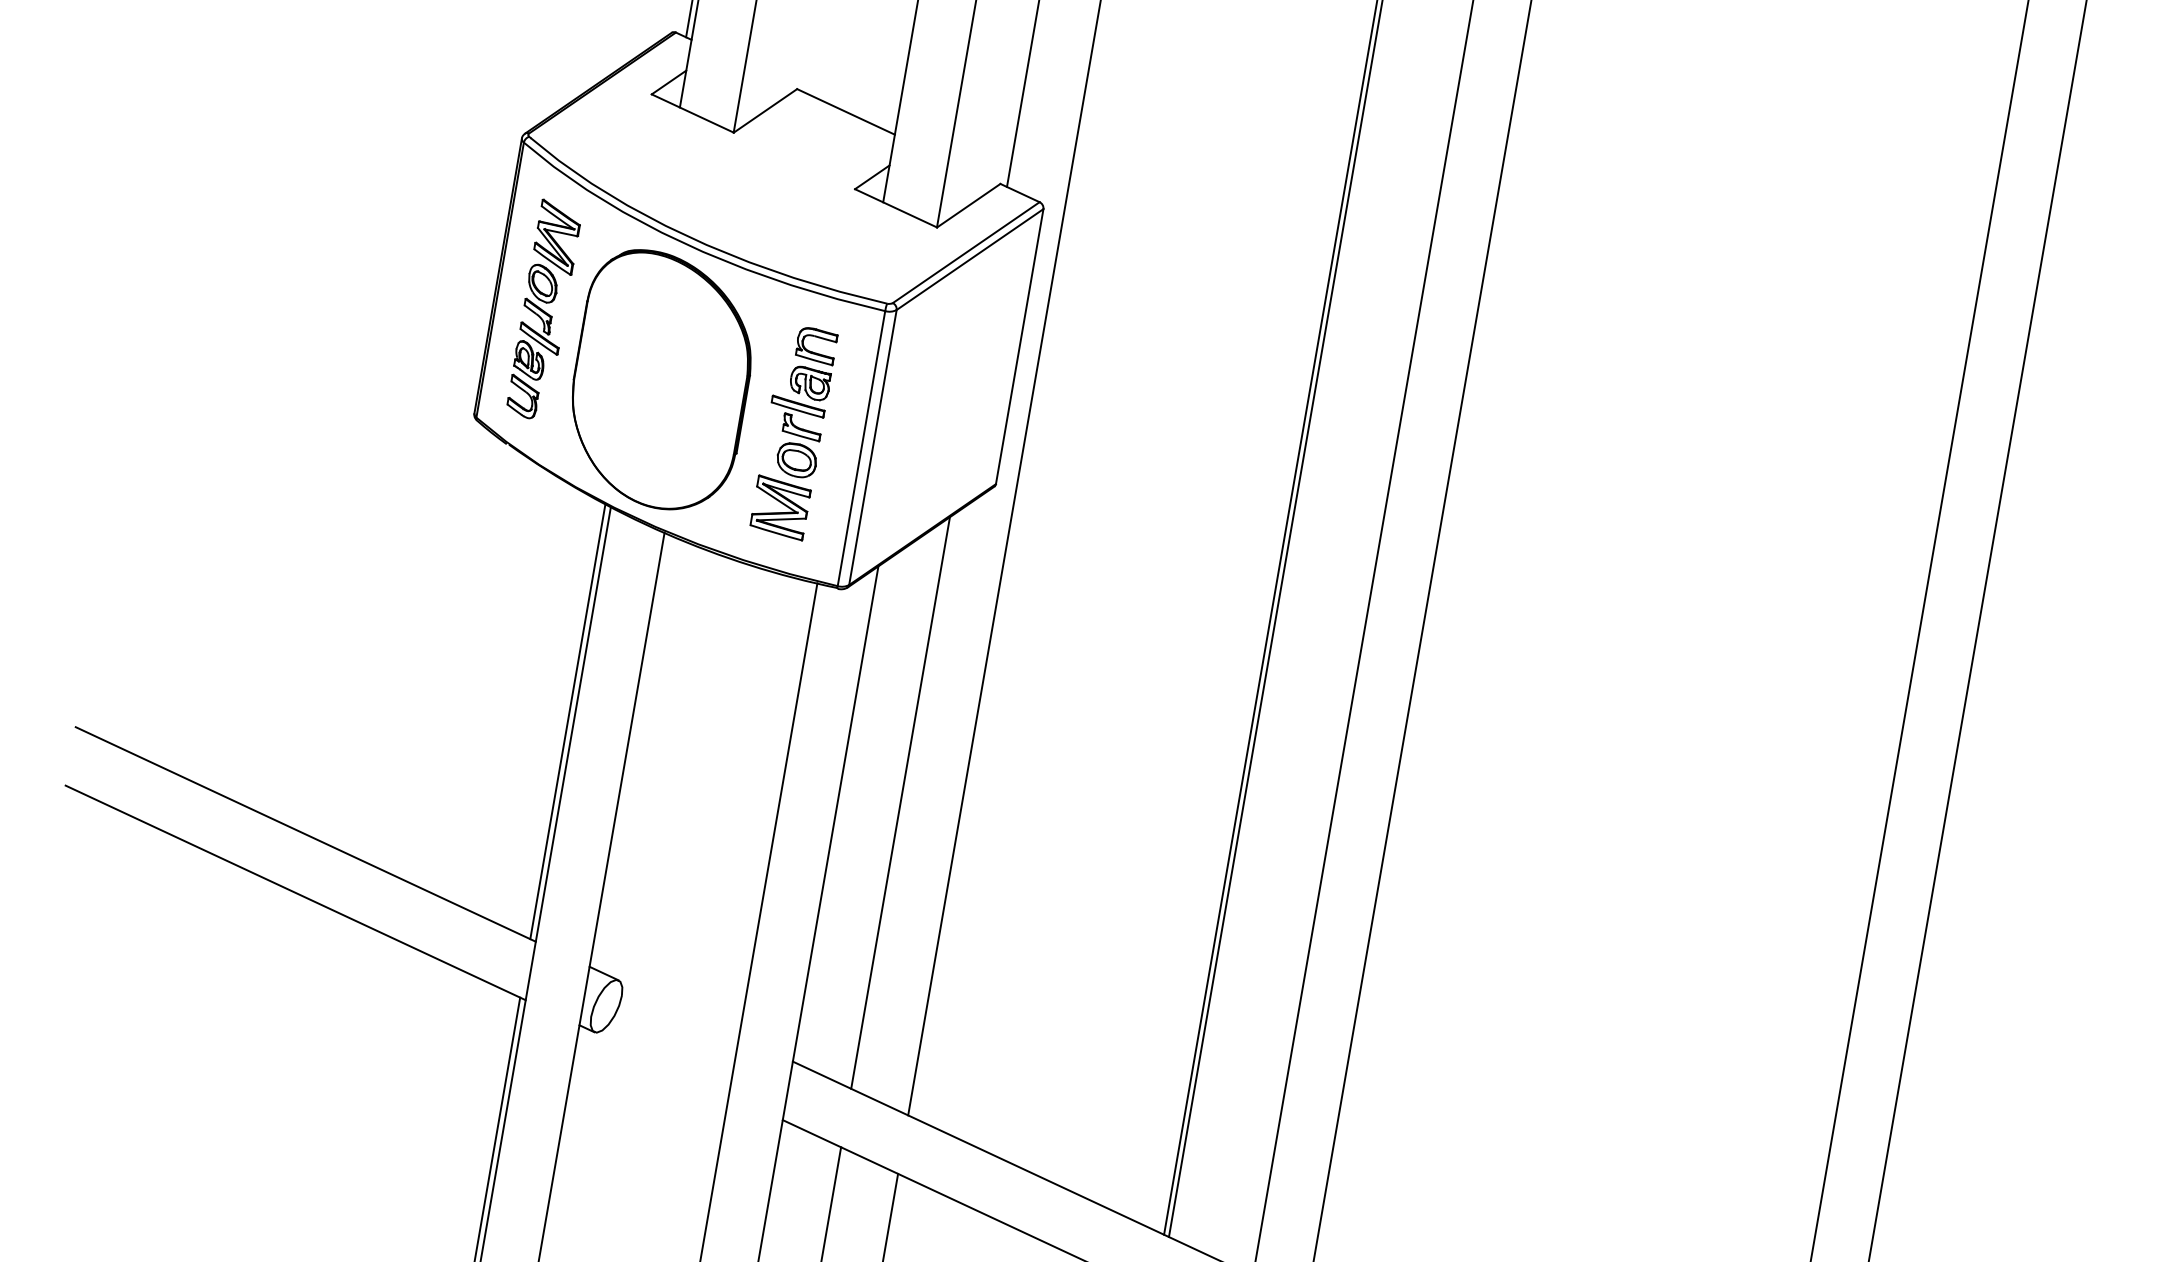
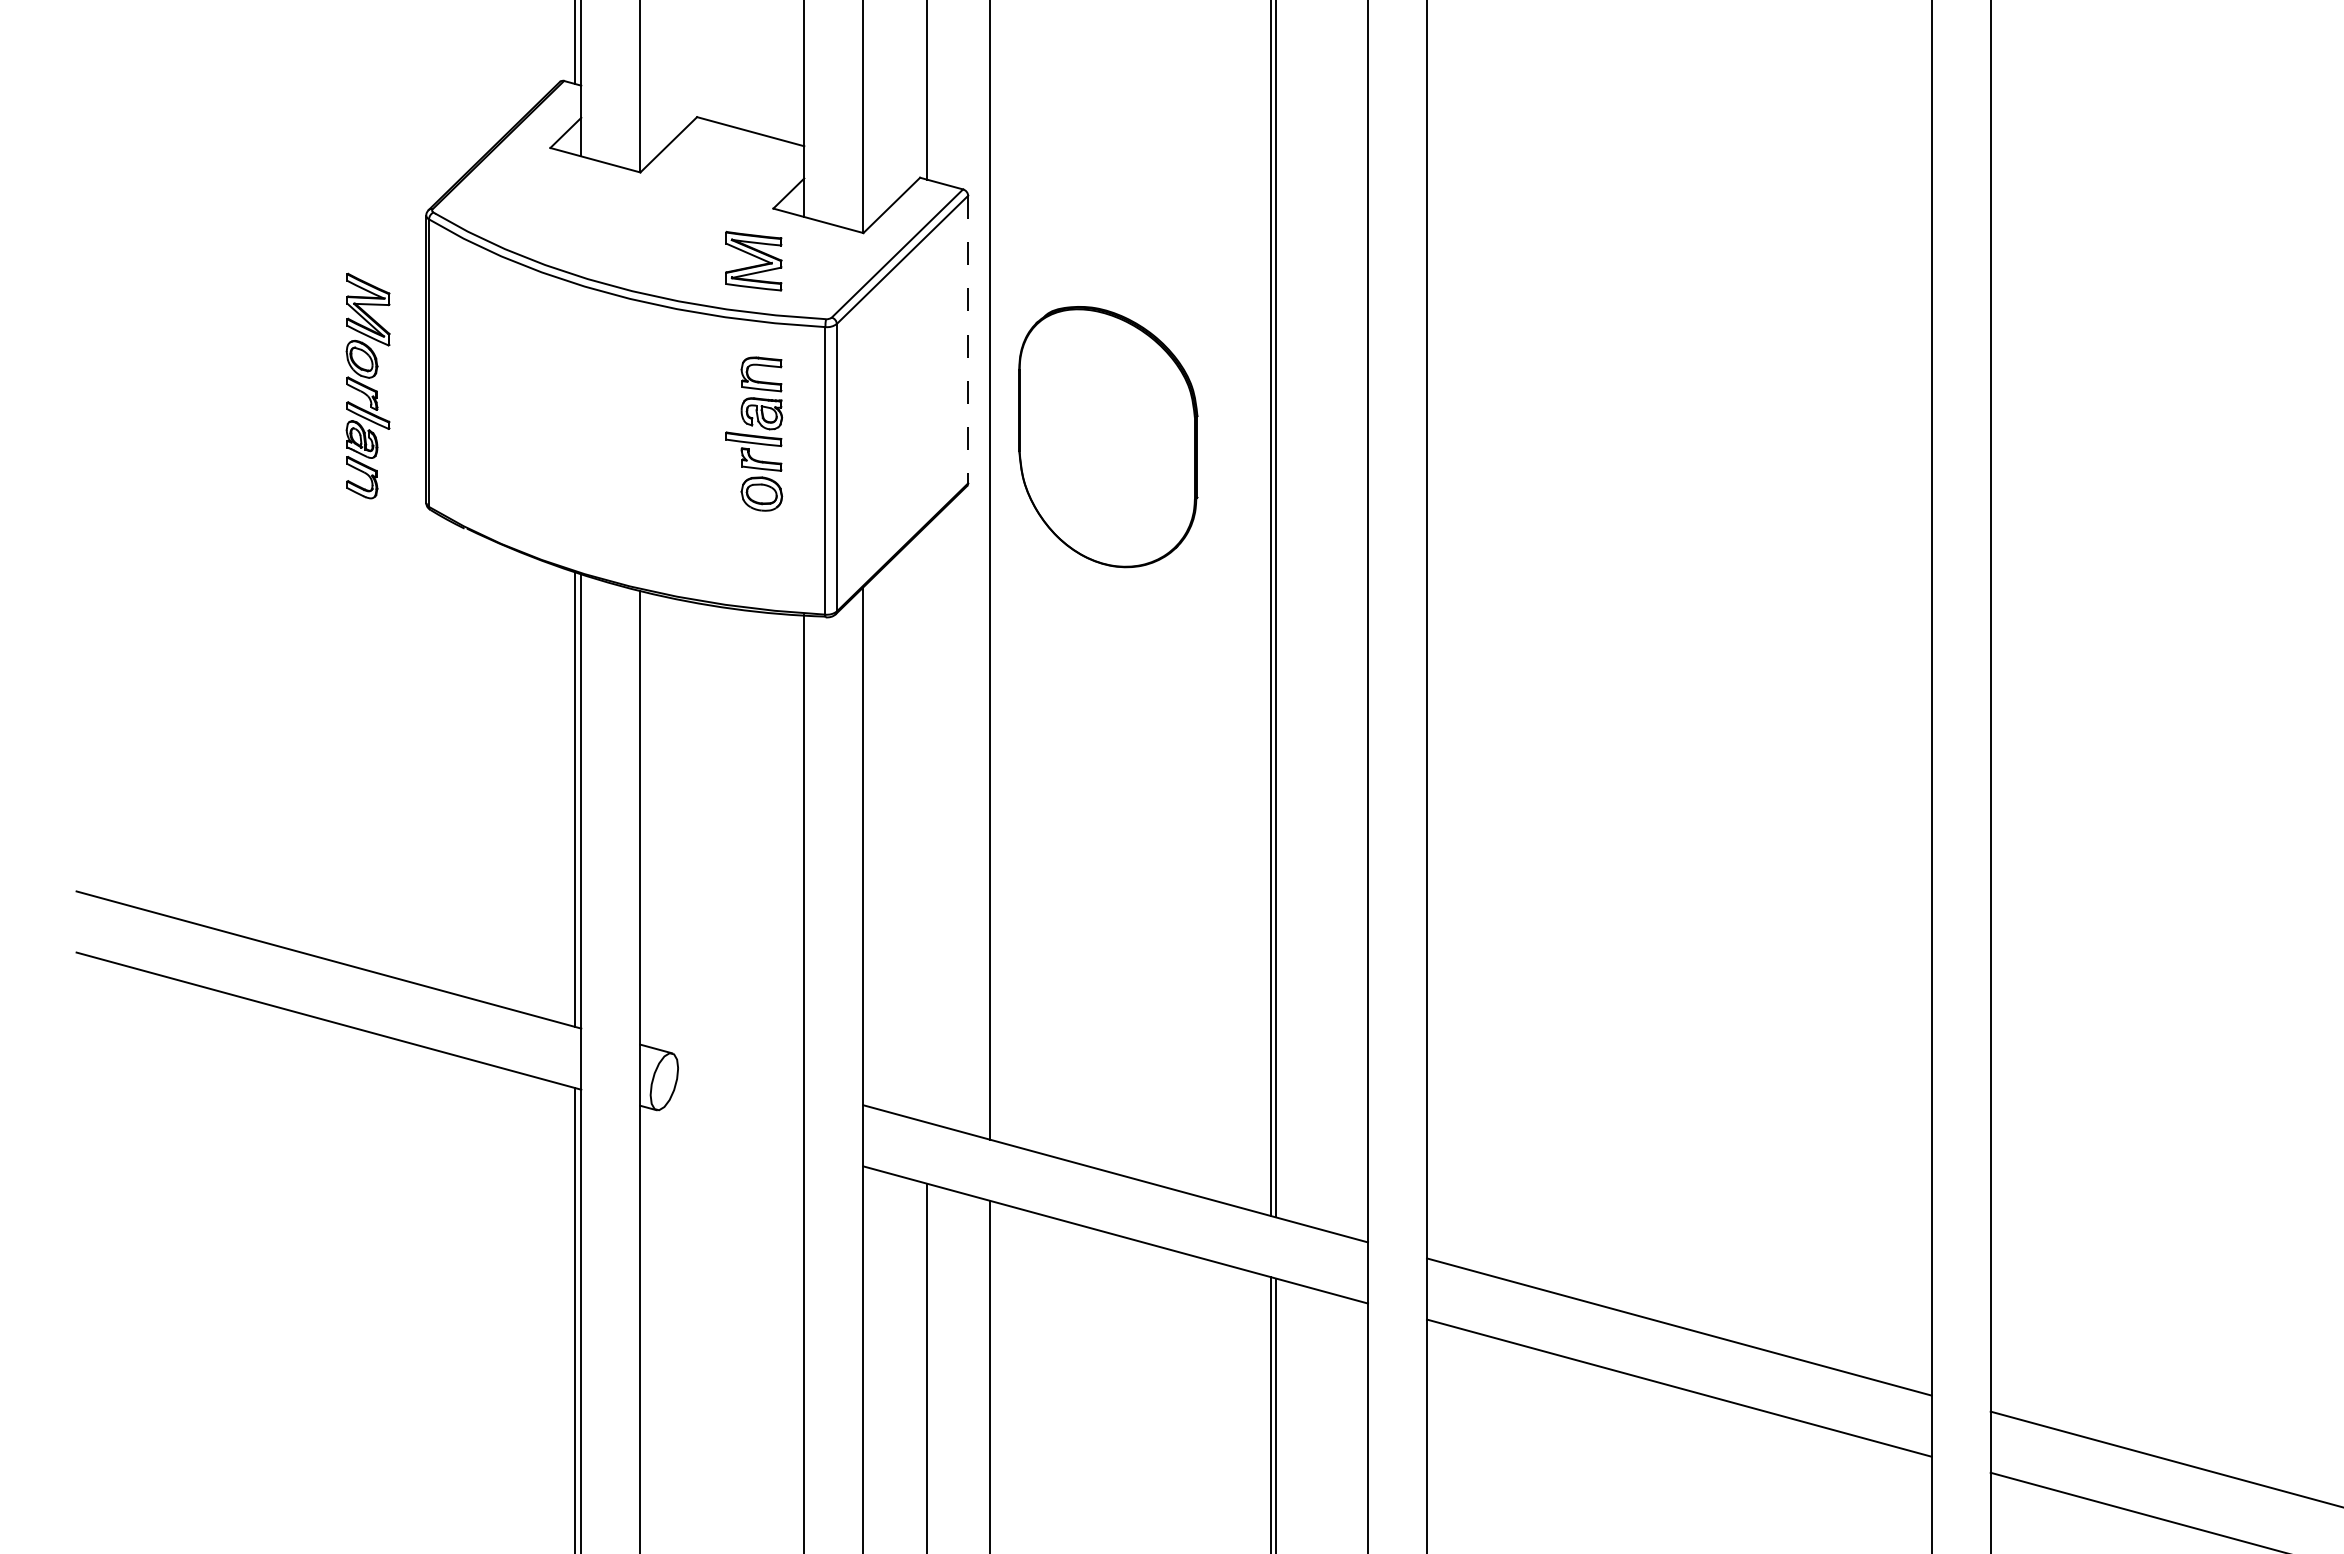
part: (543, 309) -> (367, 385), moved
line: (1020, 346) -> (968, 339), solid -> dashed
part: (661, 381) -> (1108, 437), moved
part: (780, 507) -> (753, 260), moved
line: (900, 802) -> (927, 823), removed

